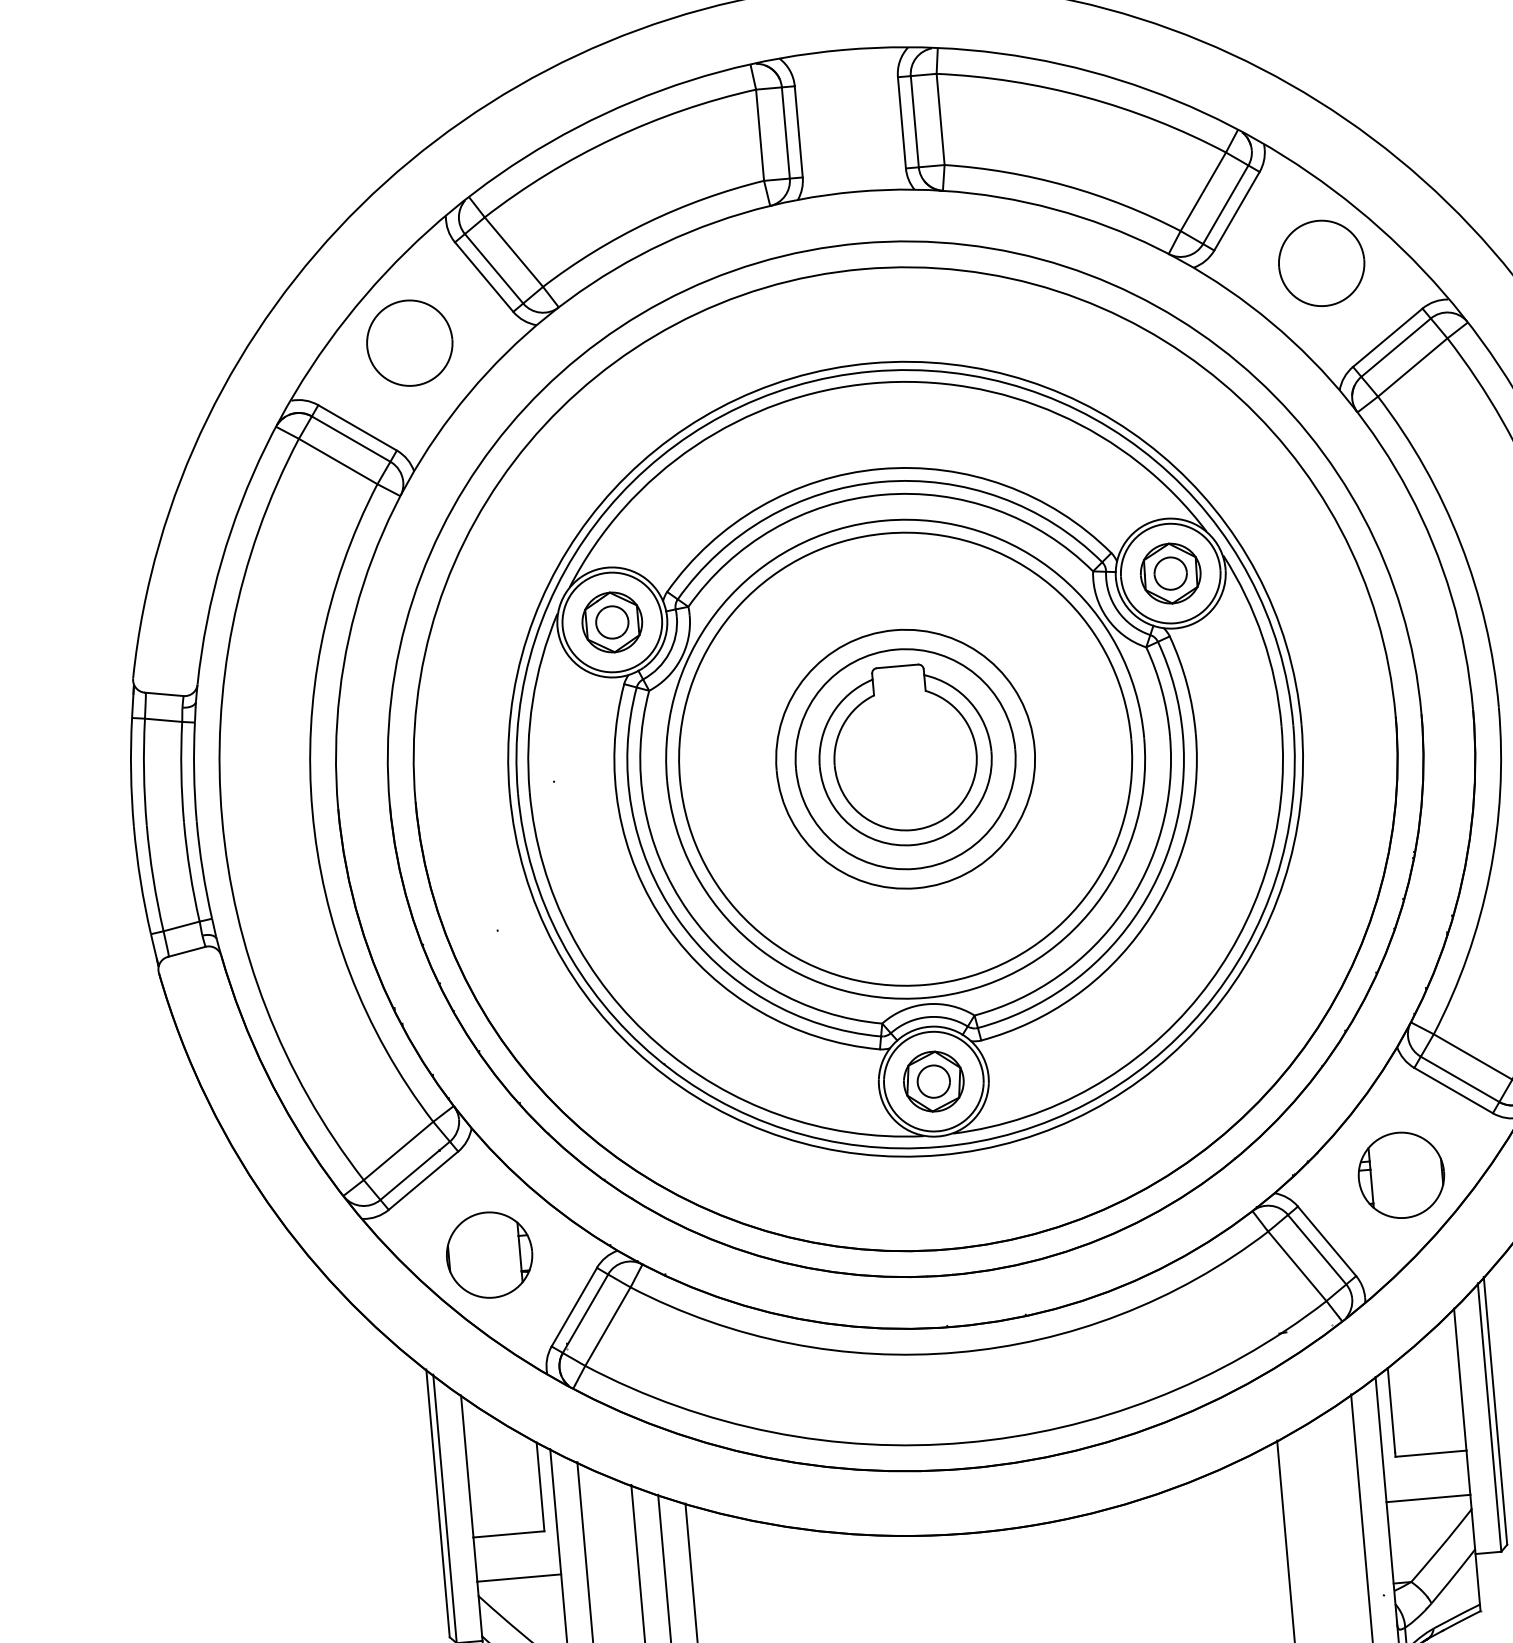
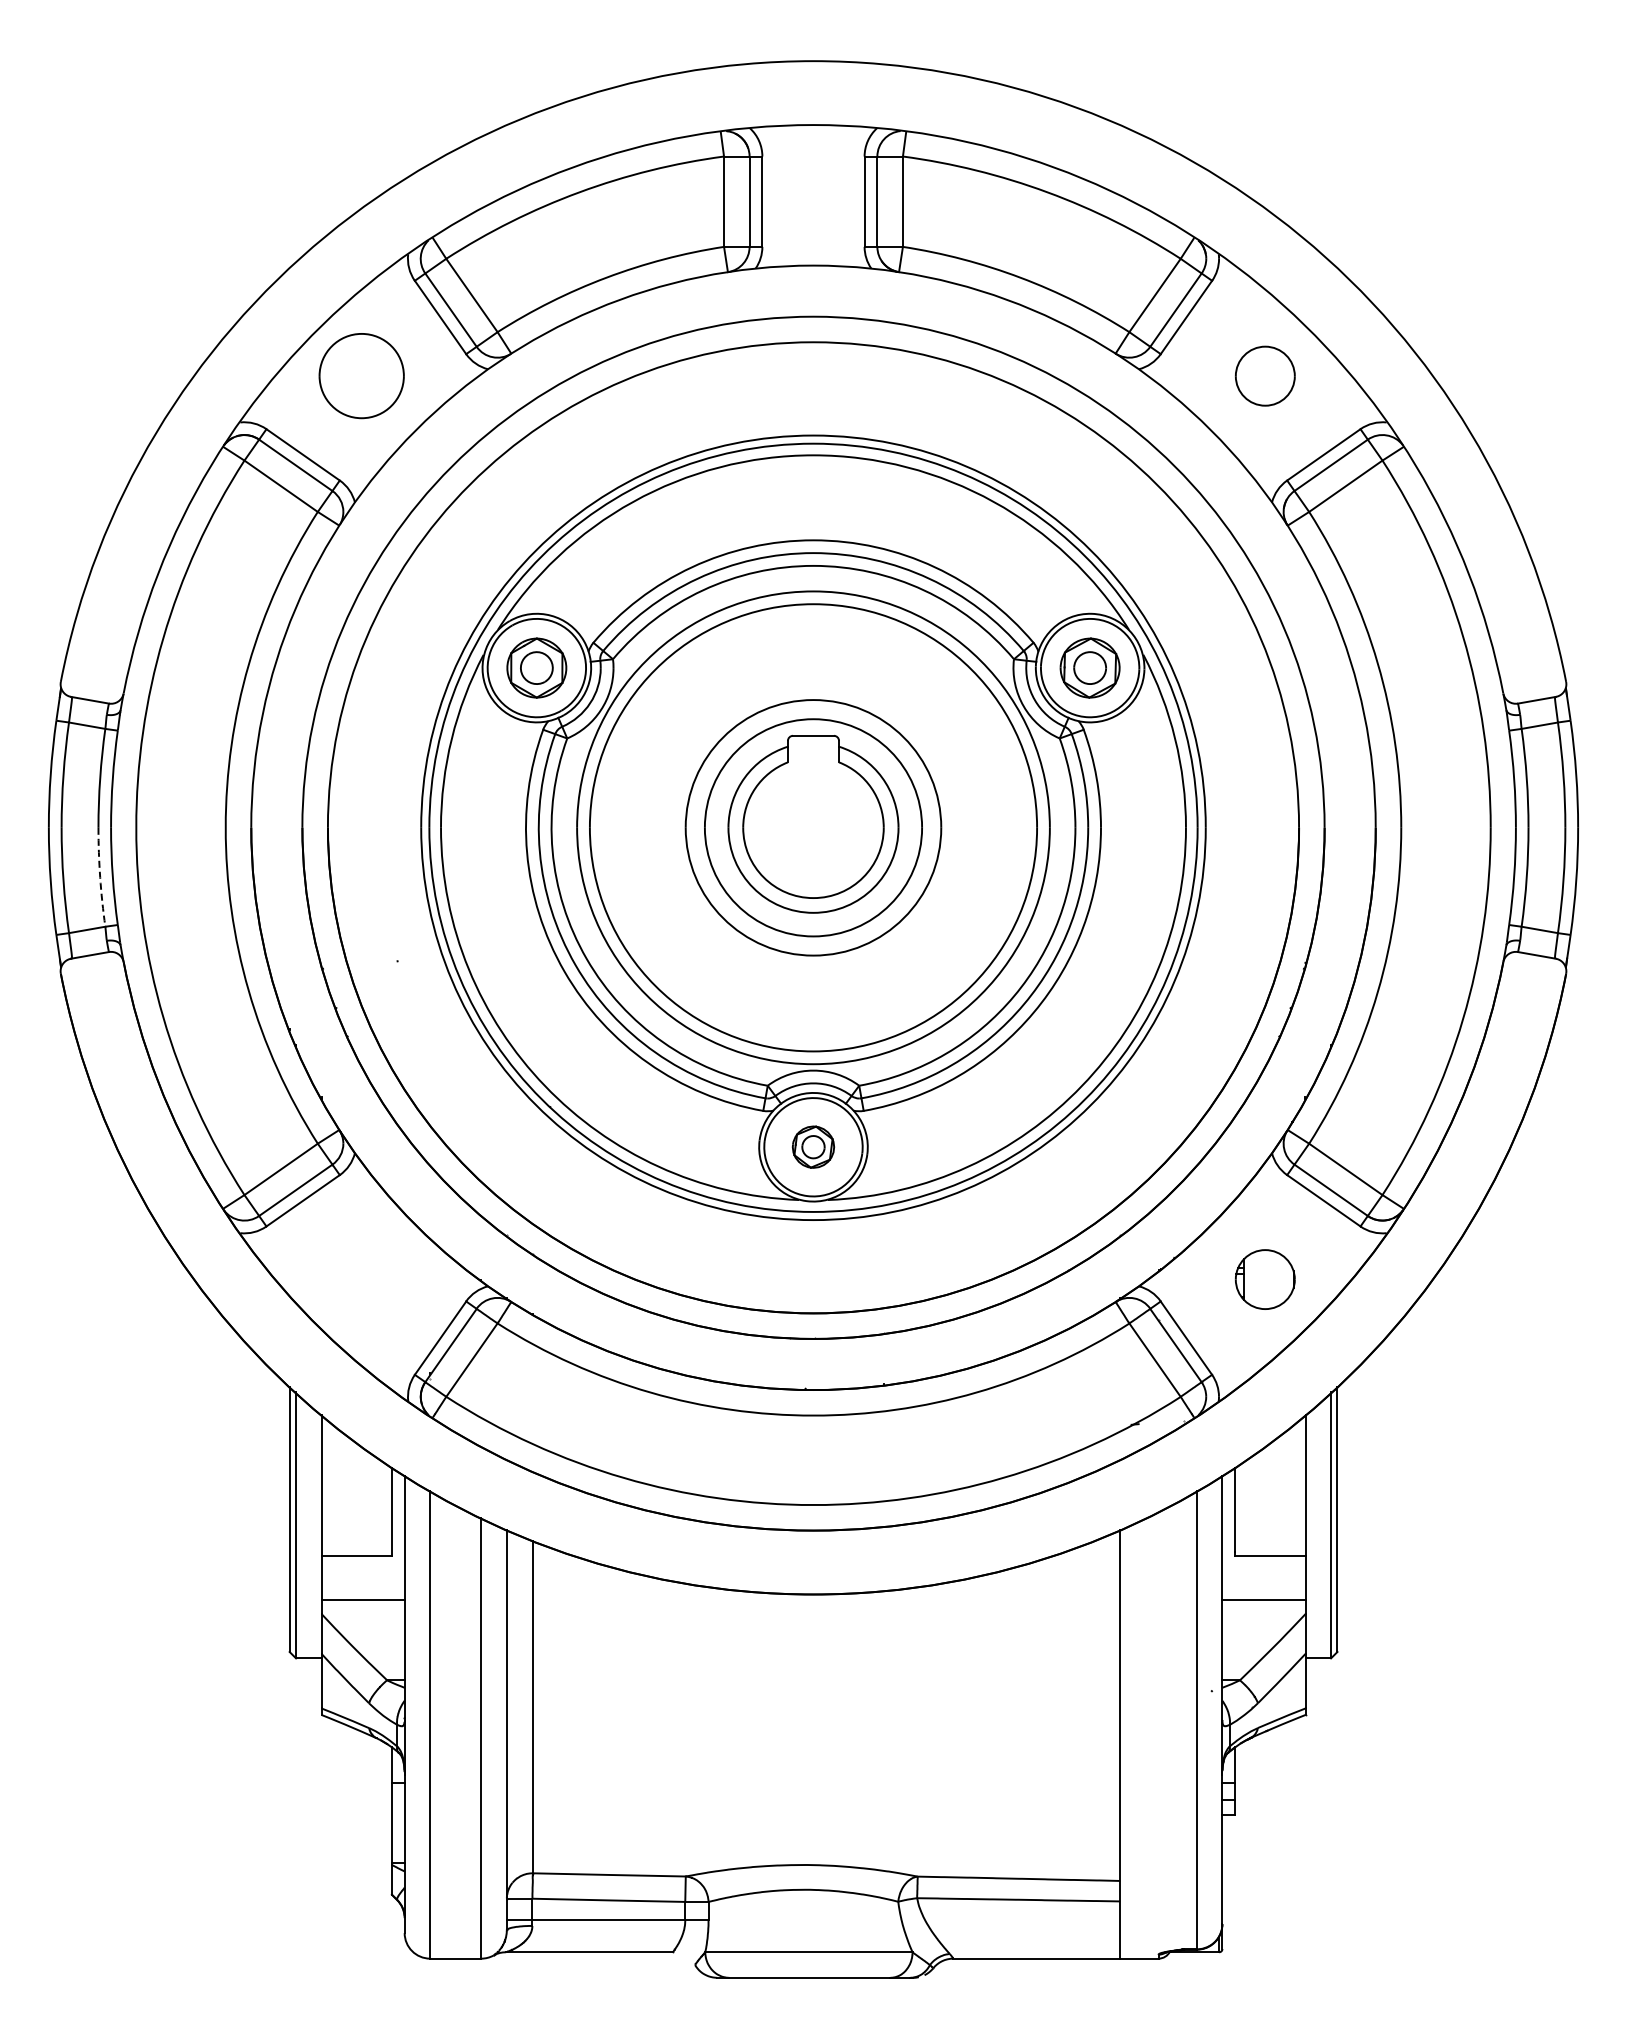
part: (1321, 263) -> (1265, 376), size x0.7
arc: (190, 872) -> (100, 877), solid -> dashed
part: (933, 1080) -> (813, 1146), size x0.7
part: (1401, 1175) -> (1265, 1279), size x0.7
part: (489, 1255) -> (361, 1279), removed

